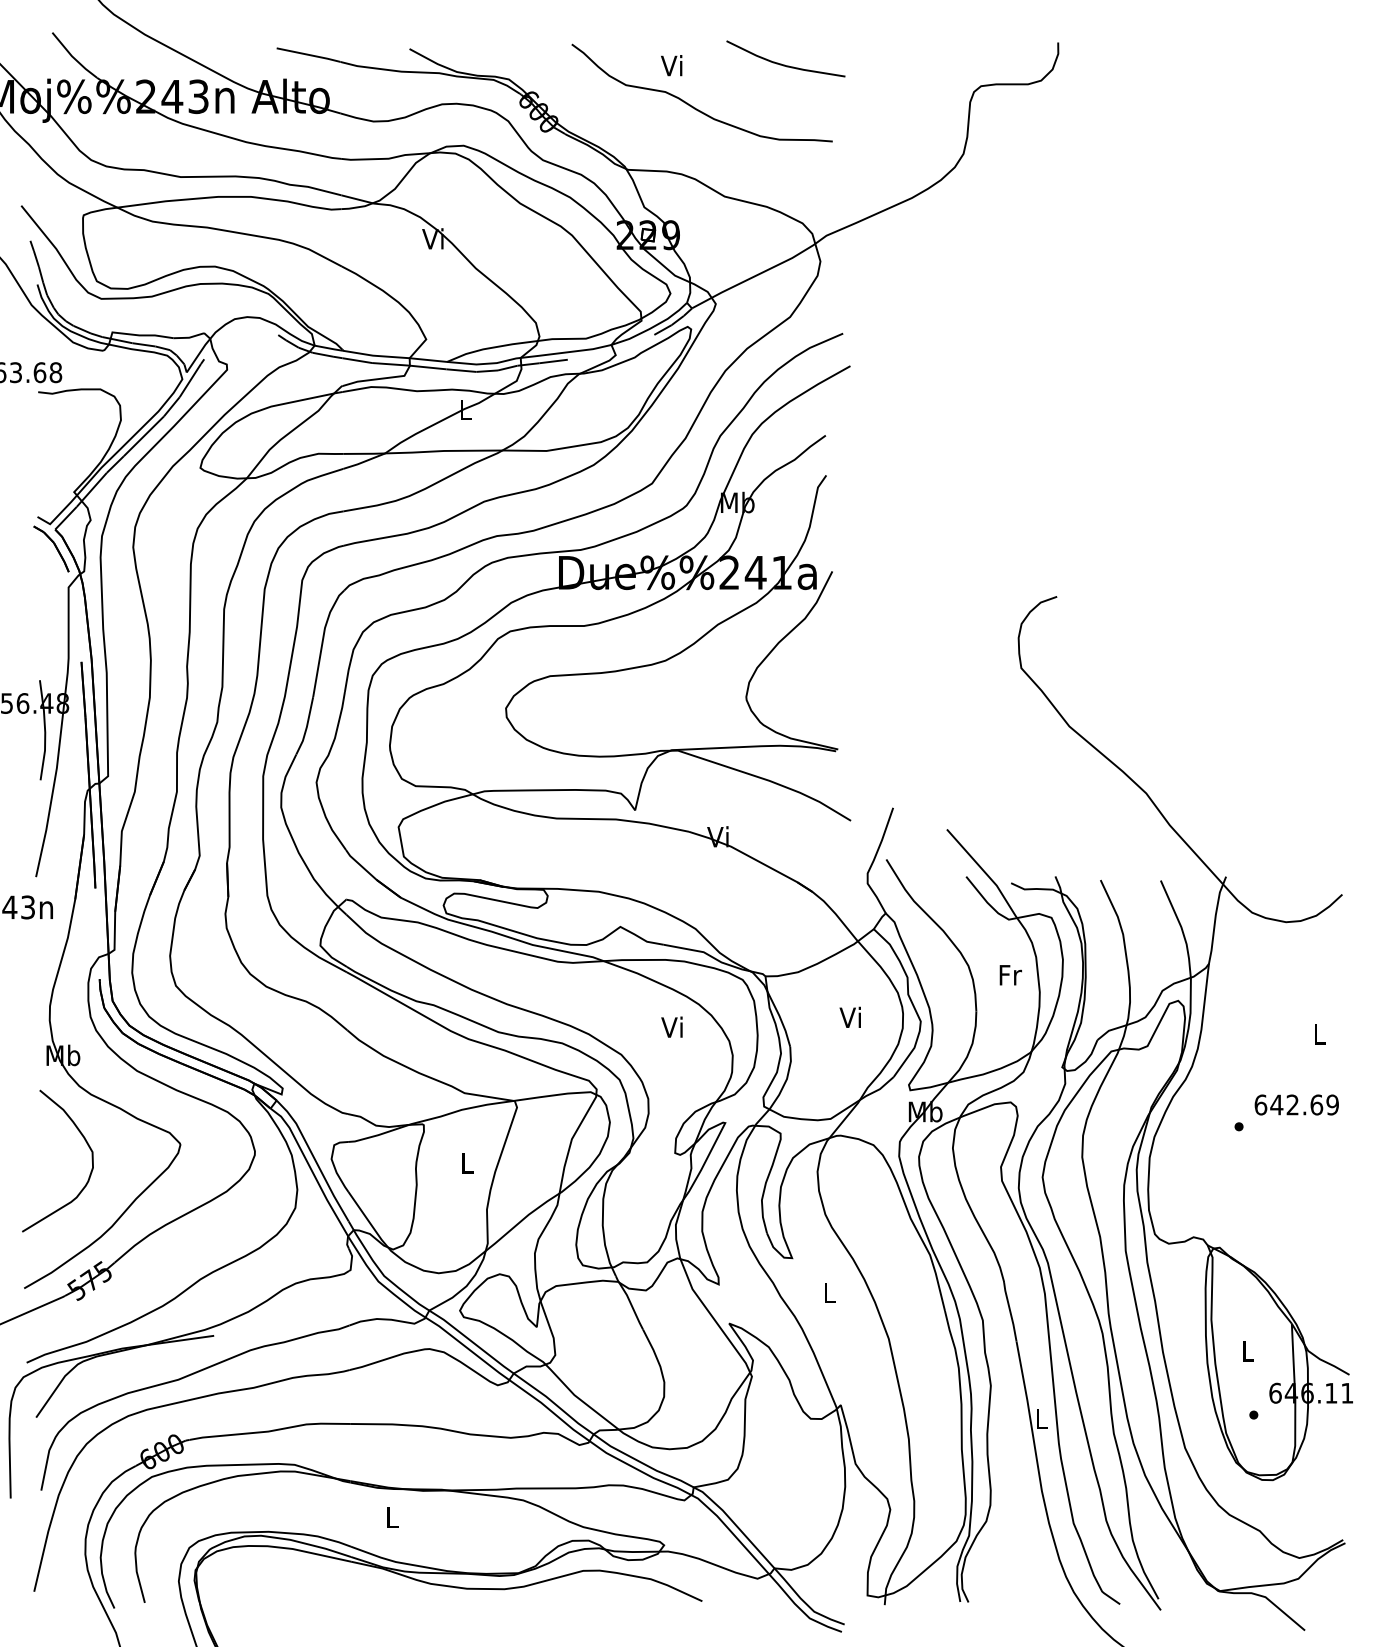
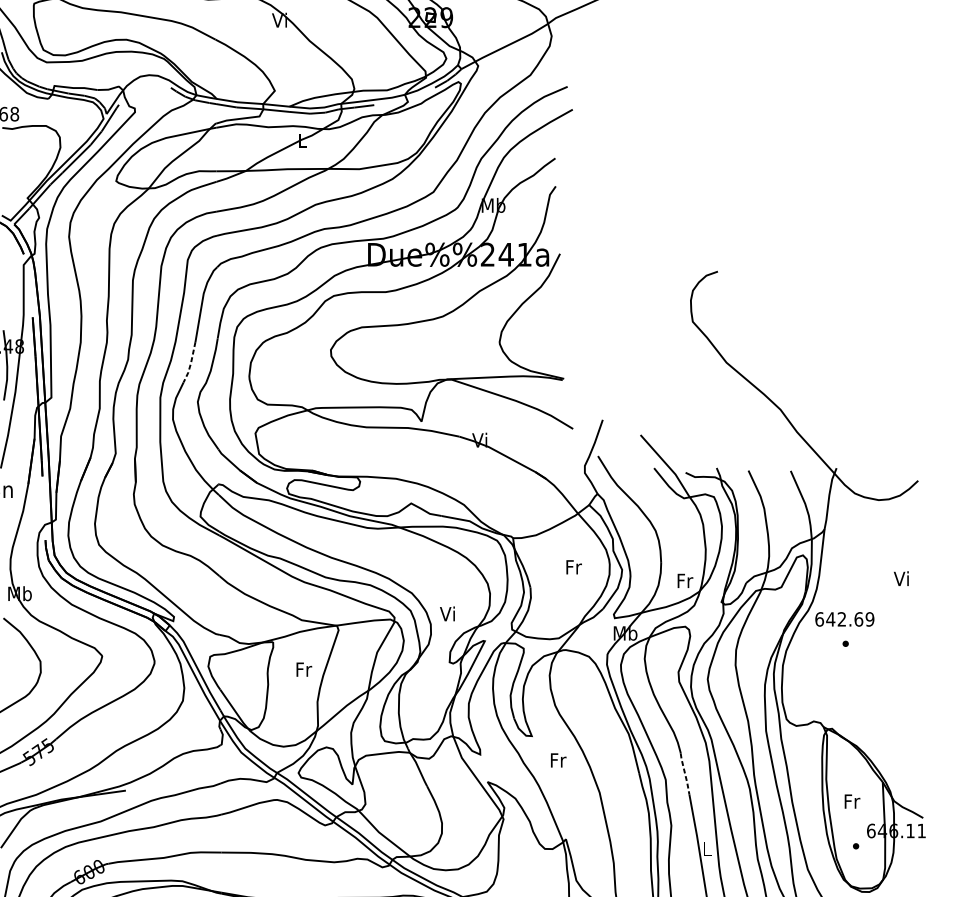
line: (306, 726) -> (190, 362), solid -> dashed
text: (1010, 975) -> (685, 581), moved
text: (851, 1016) -> (573, 566), Vi -> Fr
text: (671, 1026) -> (447, 613), moved
text: (1317, 1033) -> (900, 578), L -> Vi
text: (1296, 1104) -> (844, 619), moved
text: (468, 1163) -> (304, 669), L -> Fr
text: (830, 1292) -> (558, 760), L -> Fr
line: (1010, 1313) -> (685, 774), solid -> dashed
text: (1248, 1351) -> (852, 801), L -> Fr

